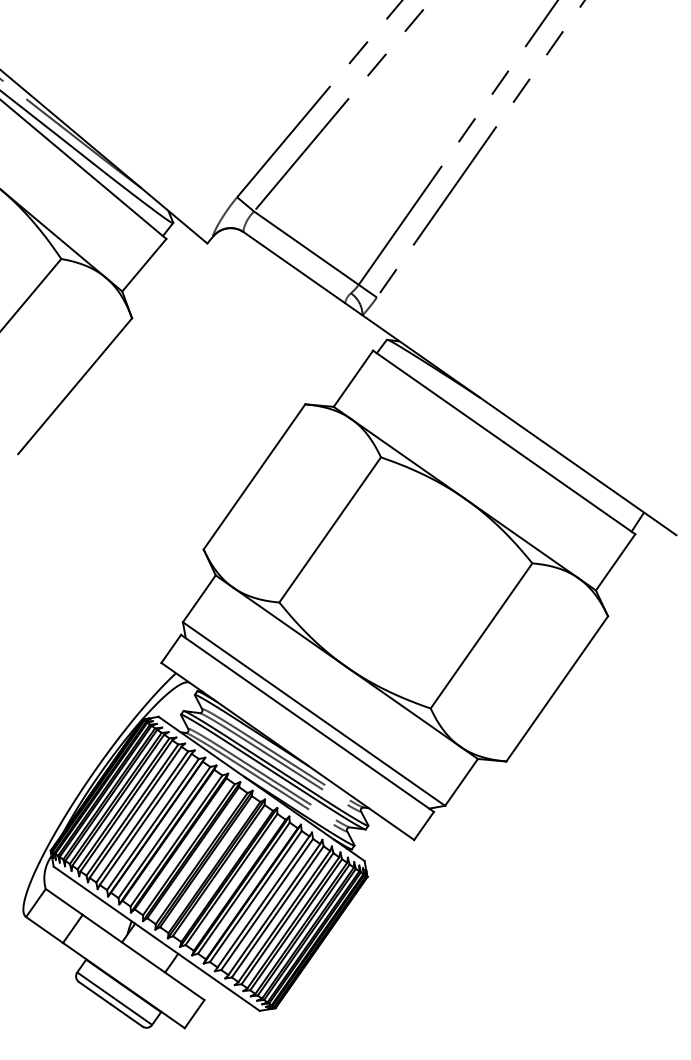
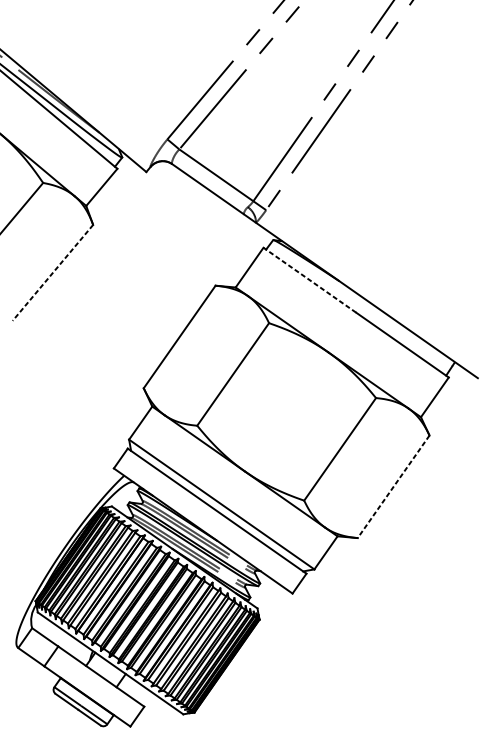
line: (75, 386) -> (53, 273), solid -> dashed
line: (438, 396) -> (309, 280), solid -> dashed
line: (557, 688) -> (393, 486), solid -> dashed

